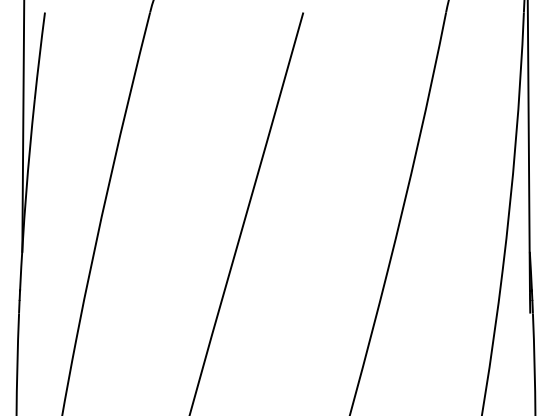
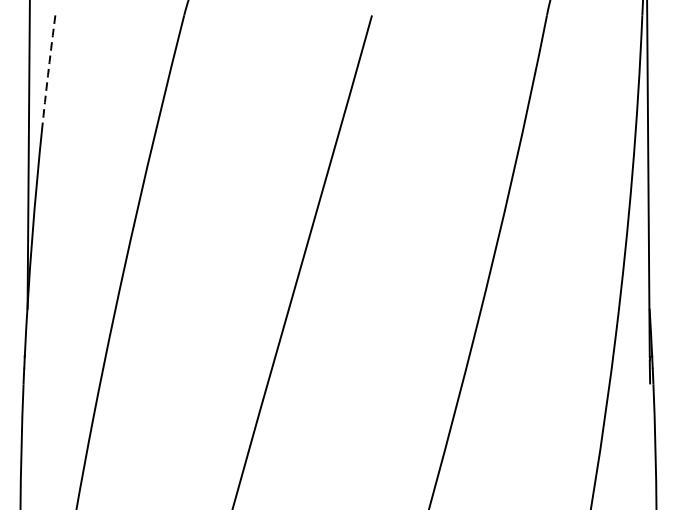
arc: (39, 56) -> (48, 69), solid -> dashed

